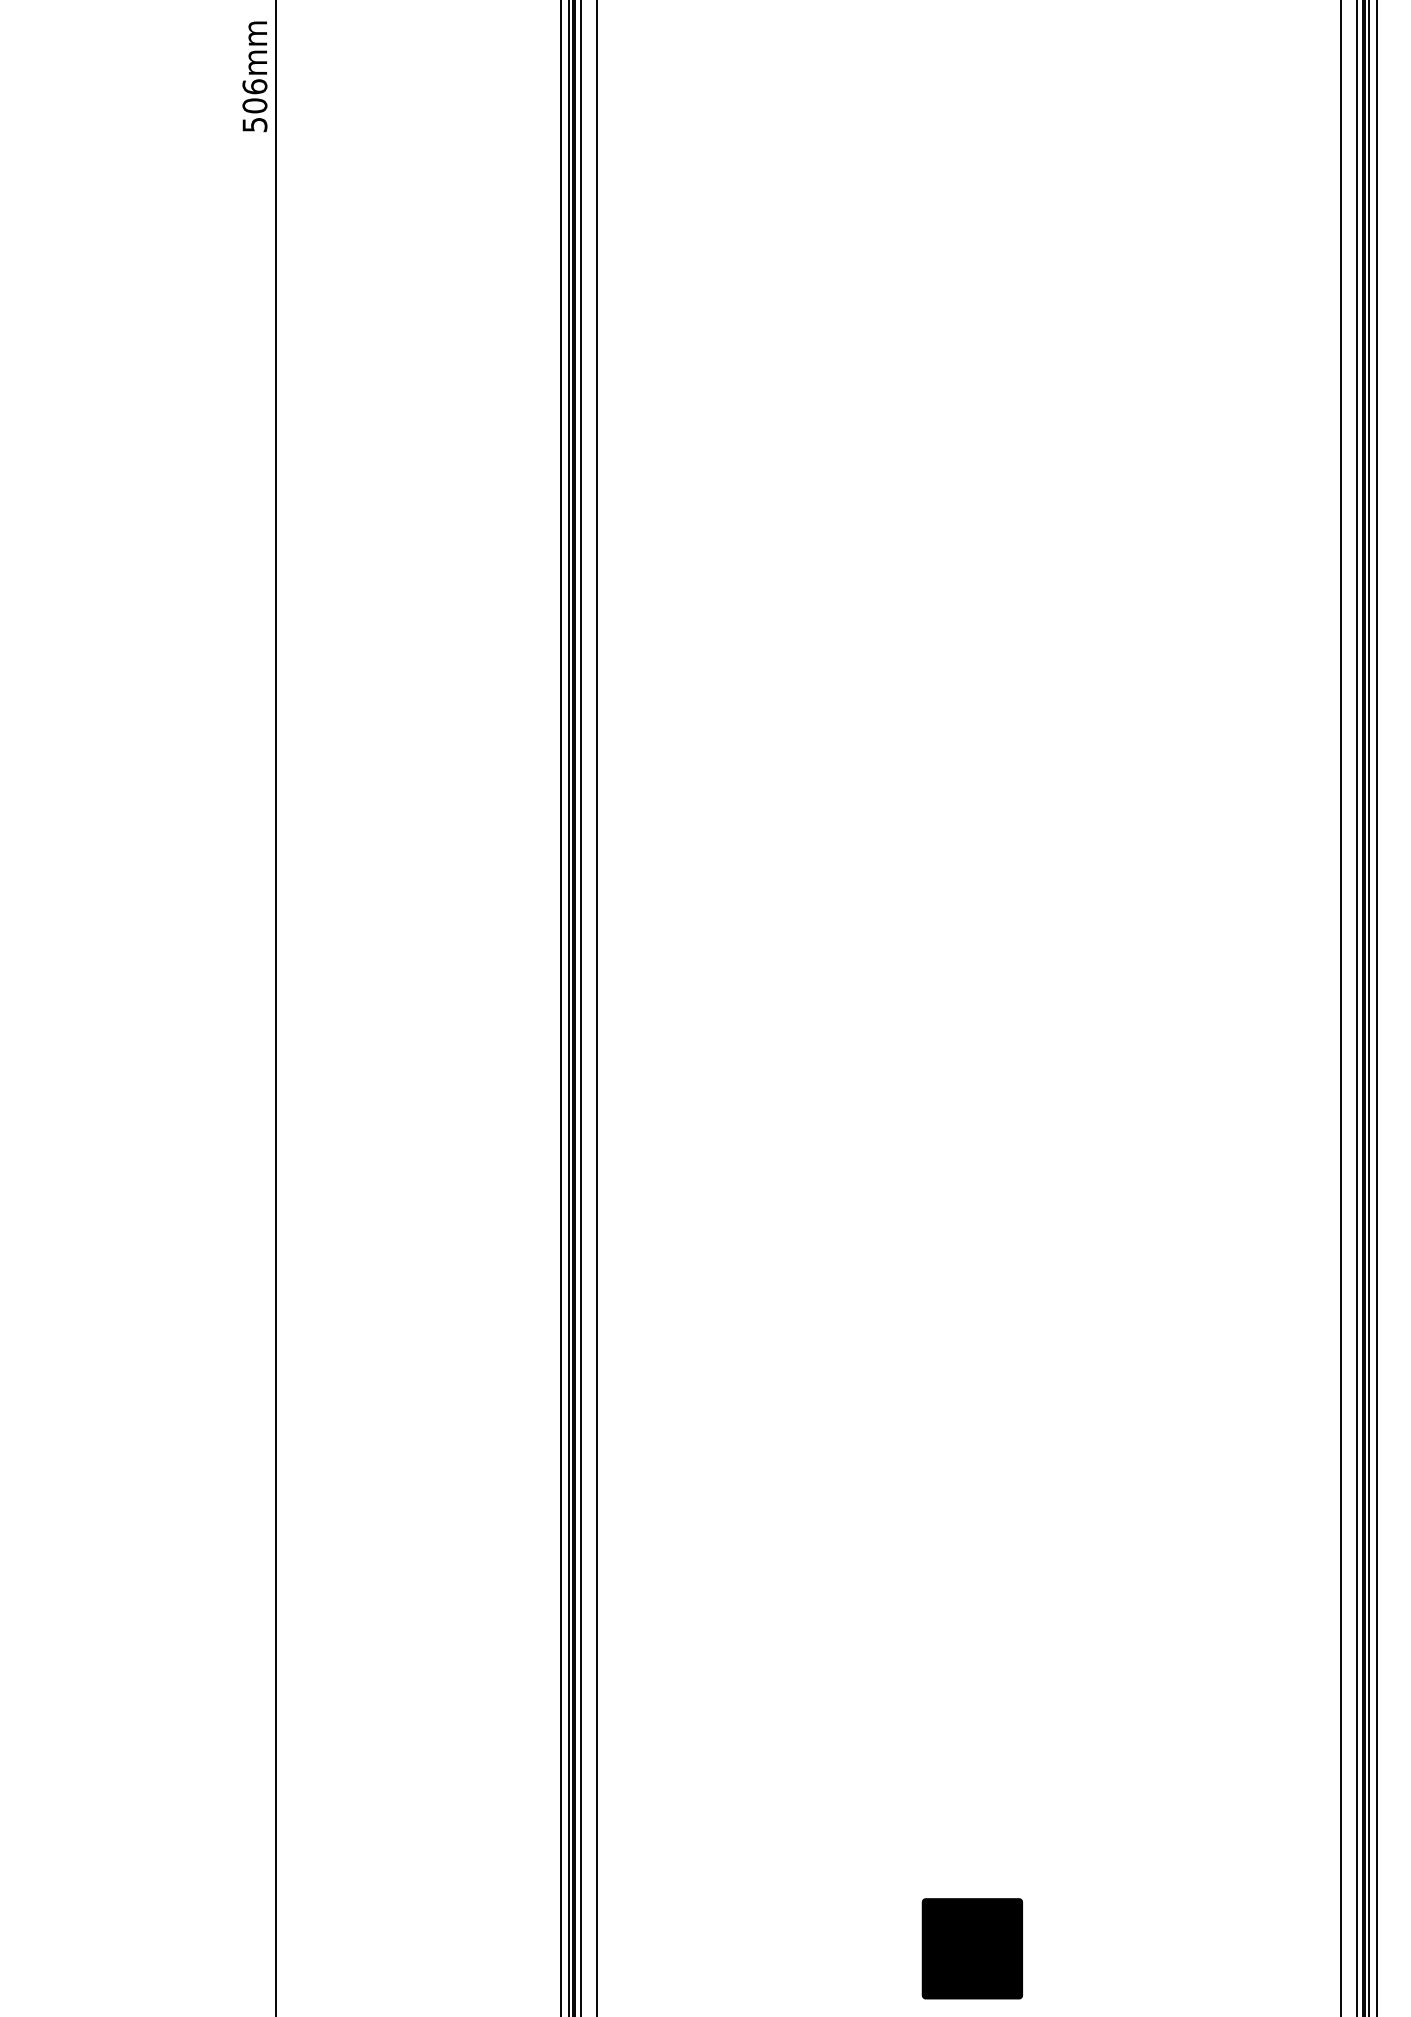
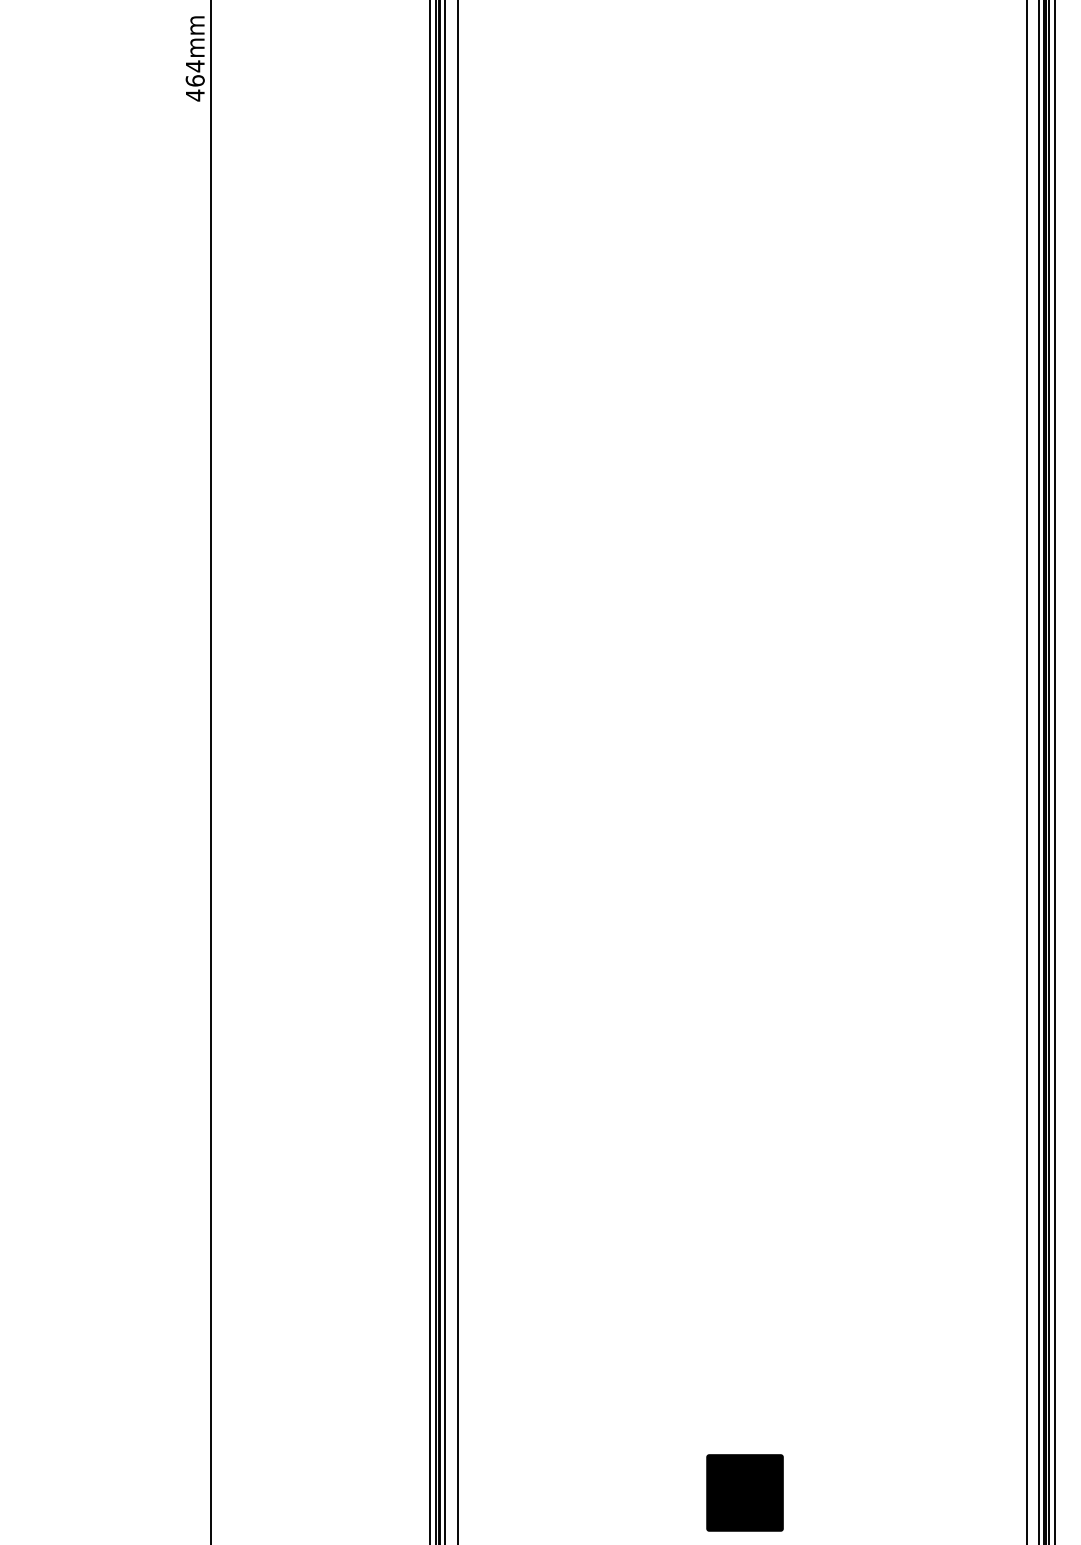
text: (254, 105) -> (194, 80), 506mm -> 464mm

